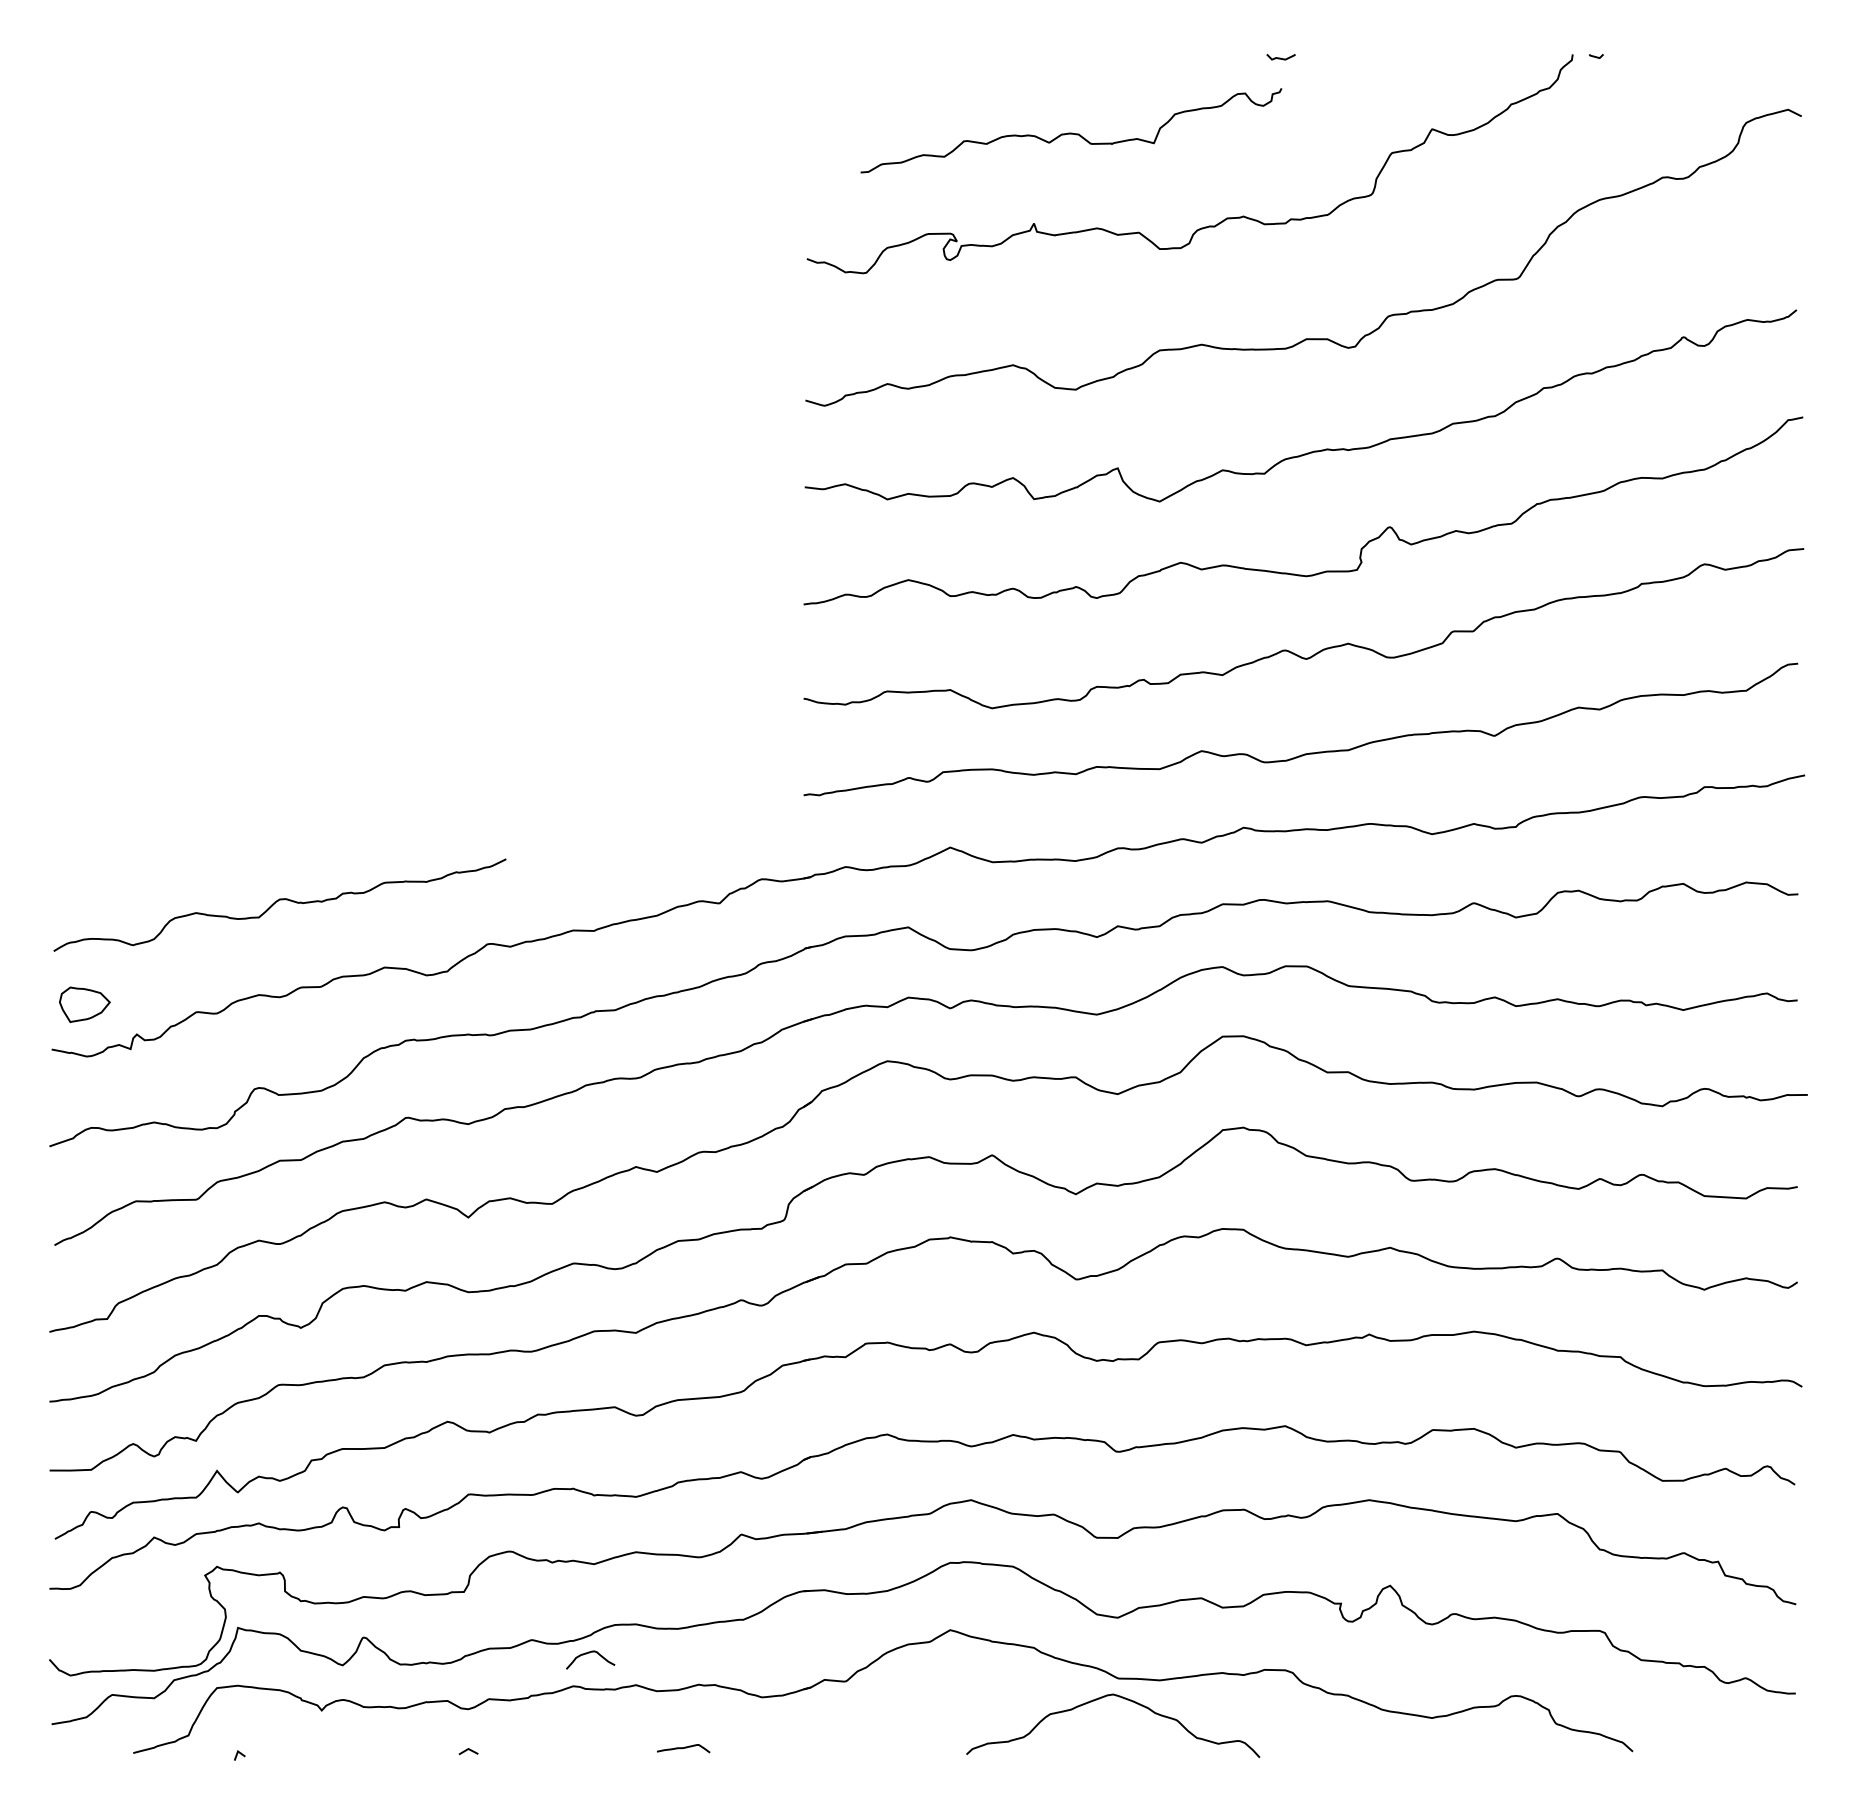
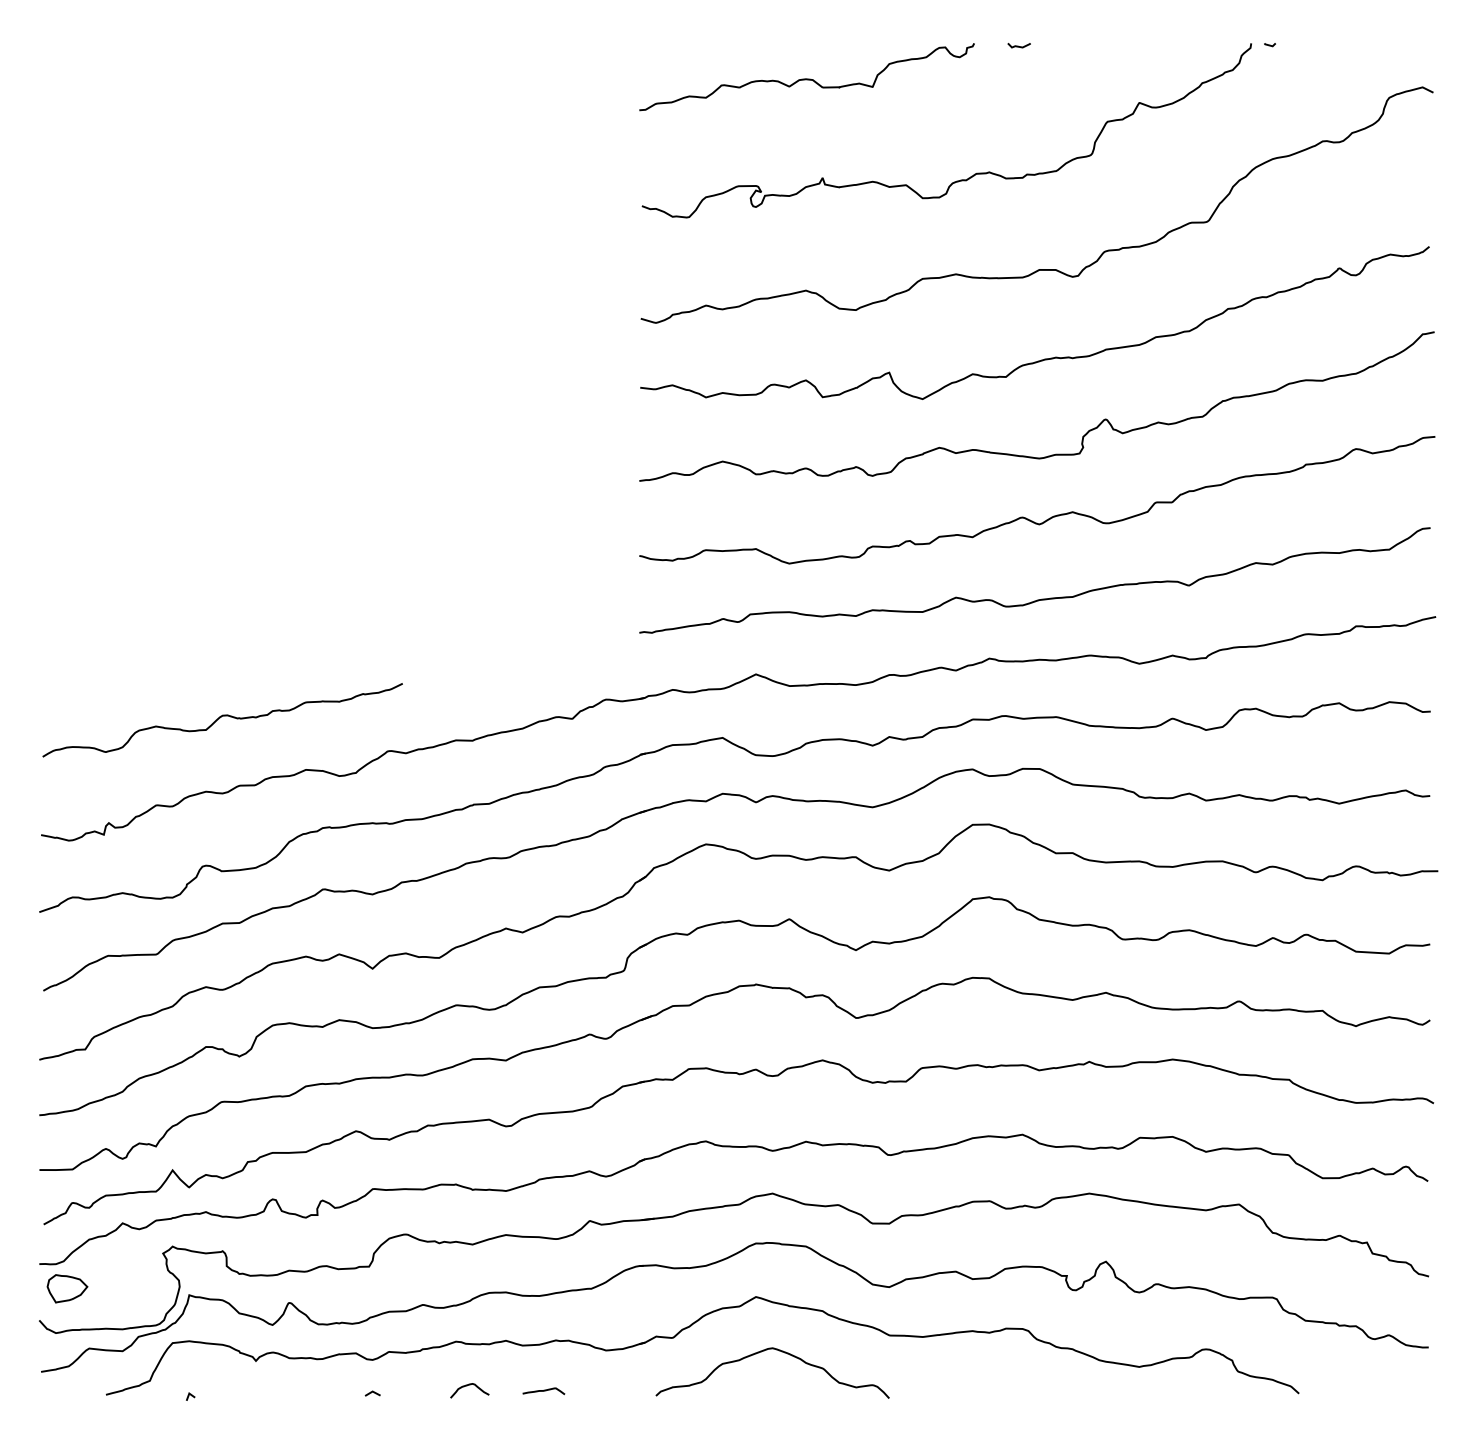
curve: (1071, 132) -> (807, 78), moved
part: (84, 1004) -> (67, 1288), moved
curve: (589, 1653) -> (468, 1385), moved
curve: (1121, 1698) -> (779, 1351), moved

